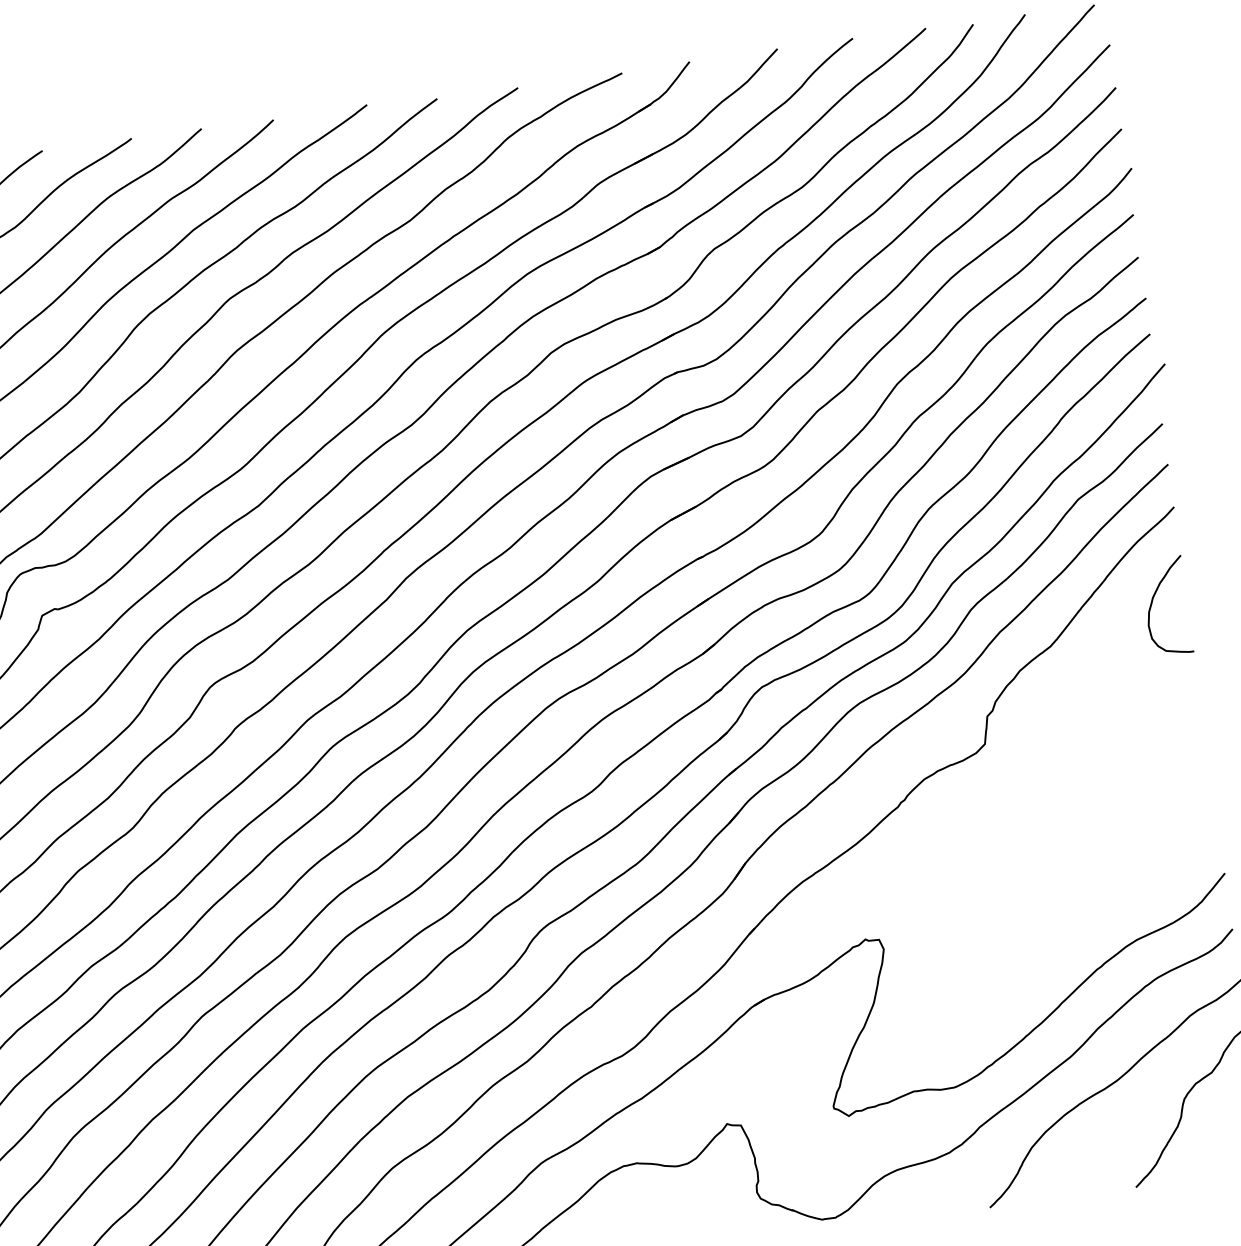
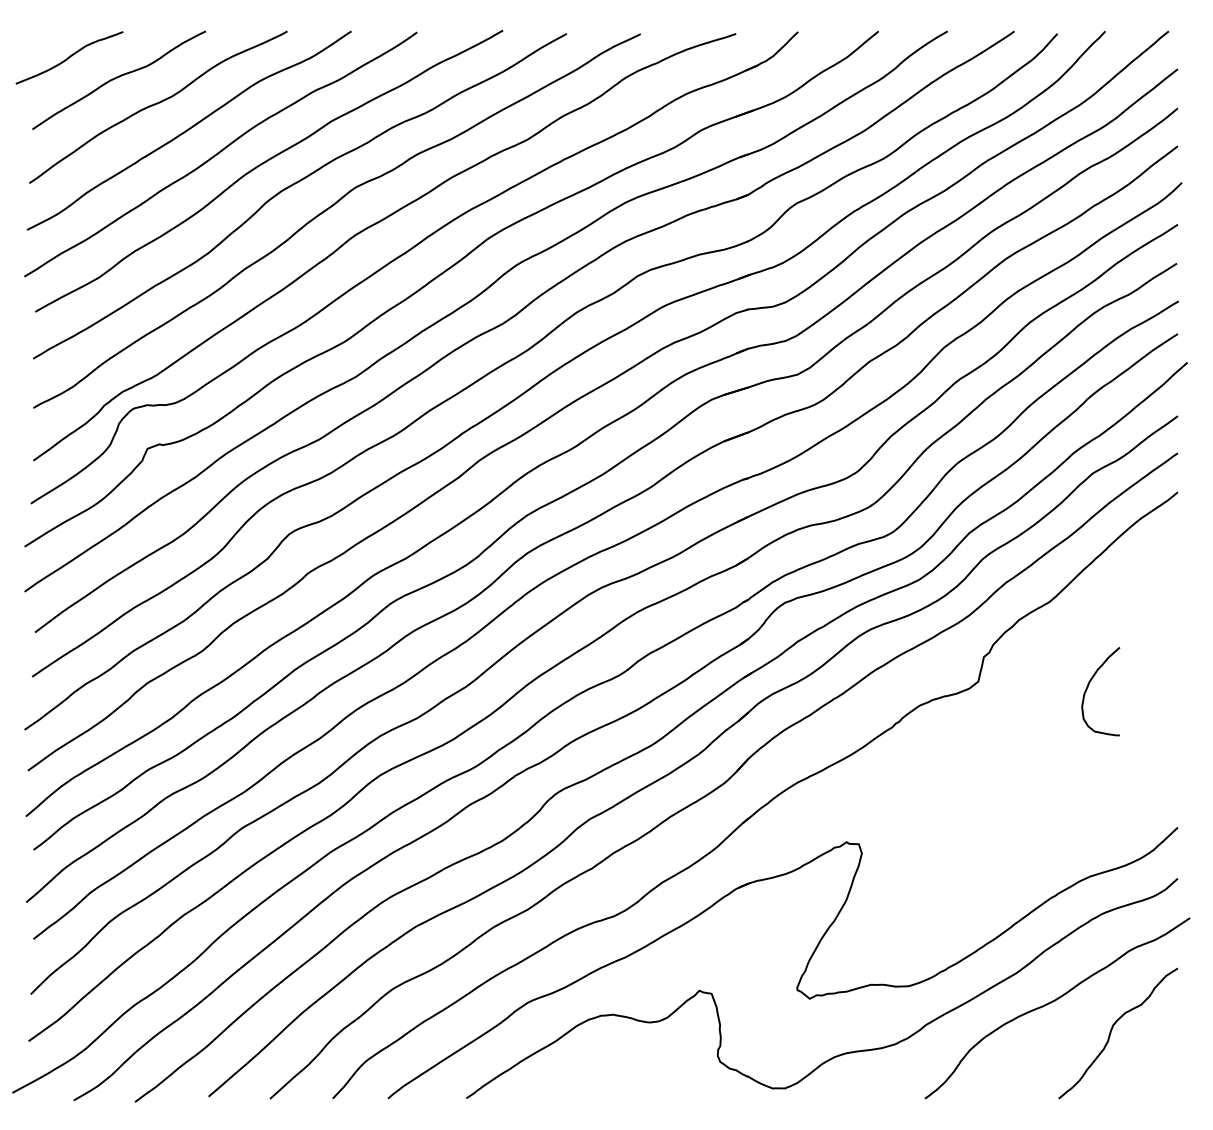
curve: (1153, 601) -> (1089, 685), moved

